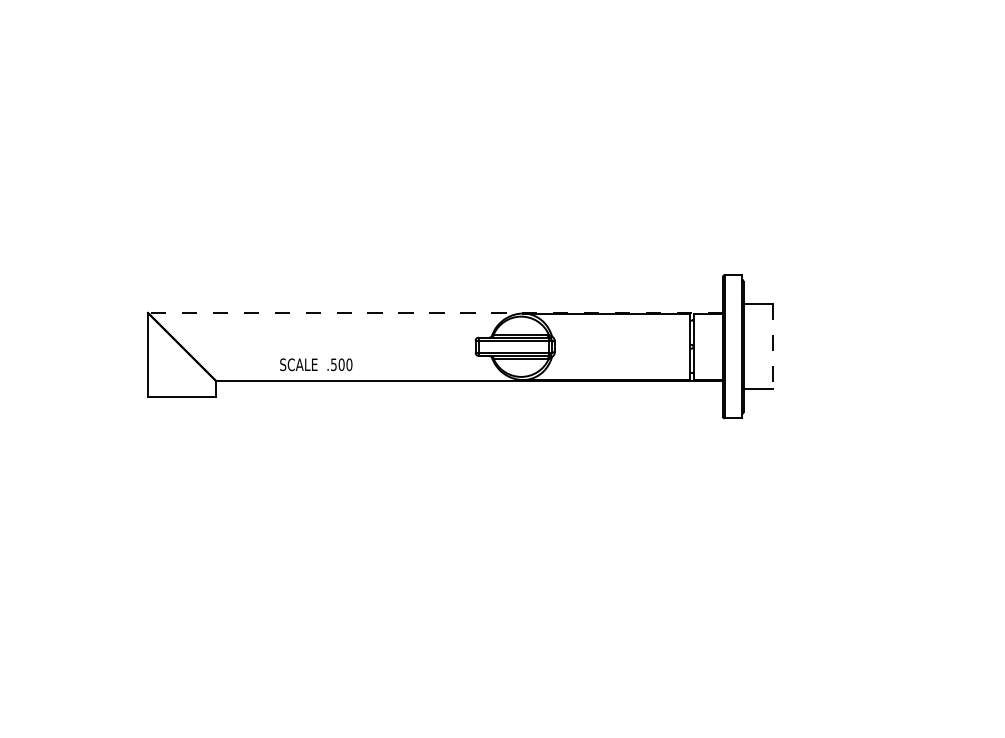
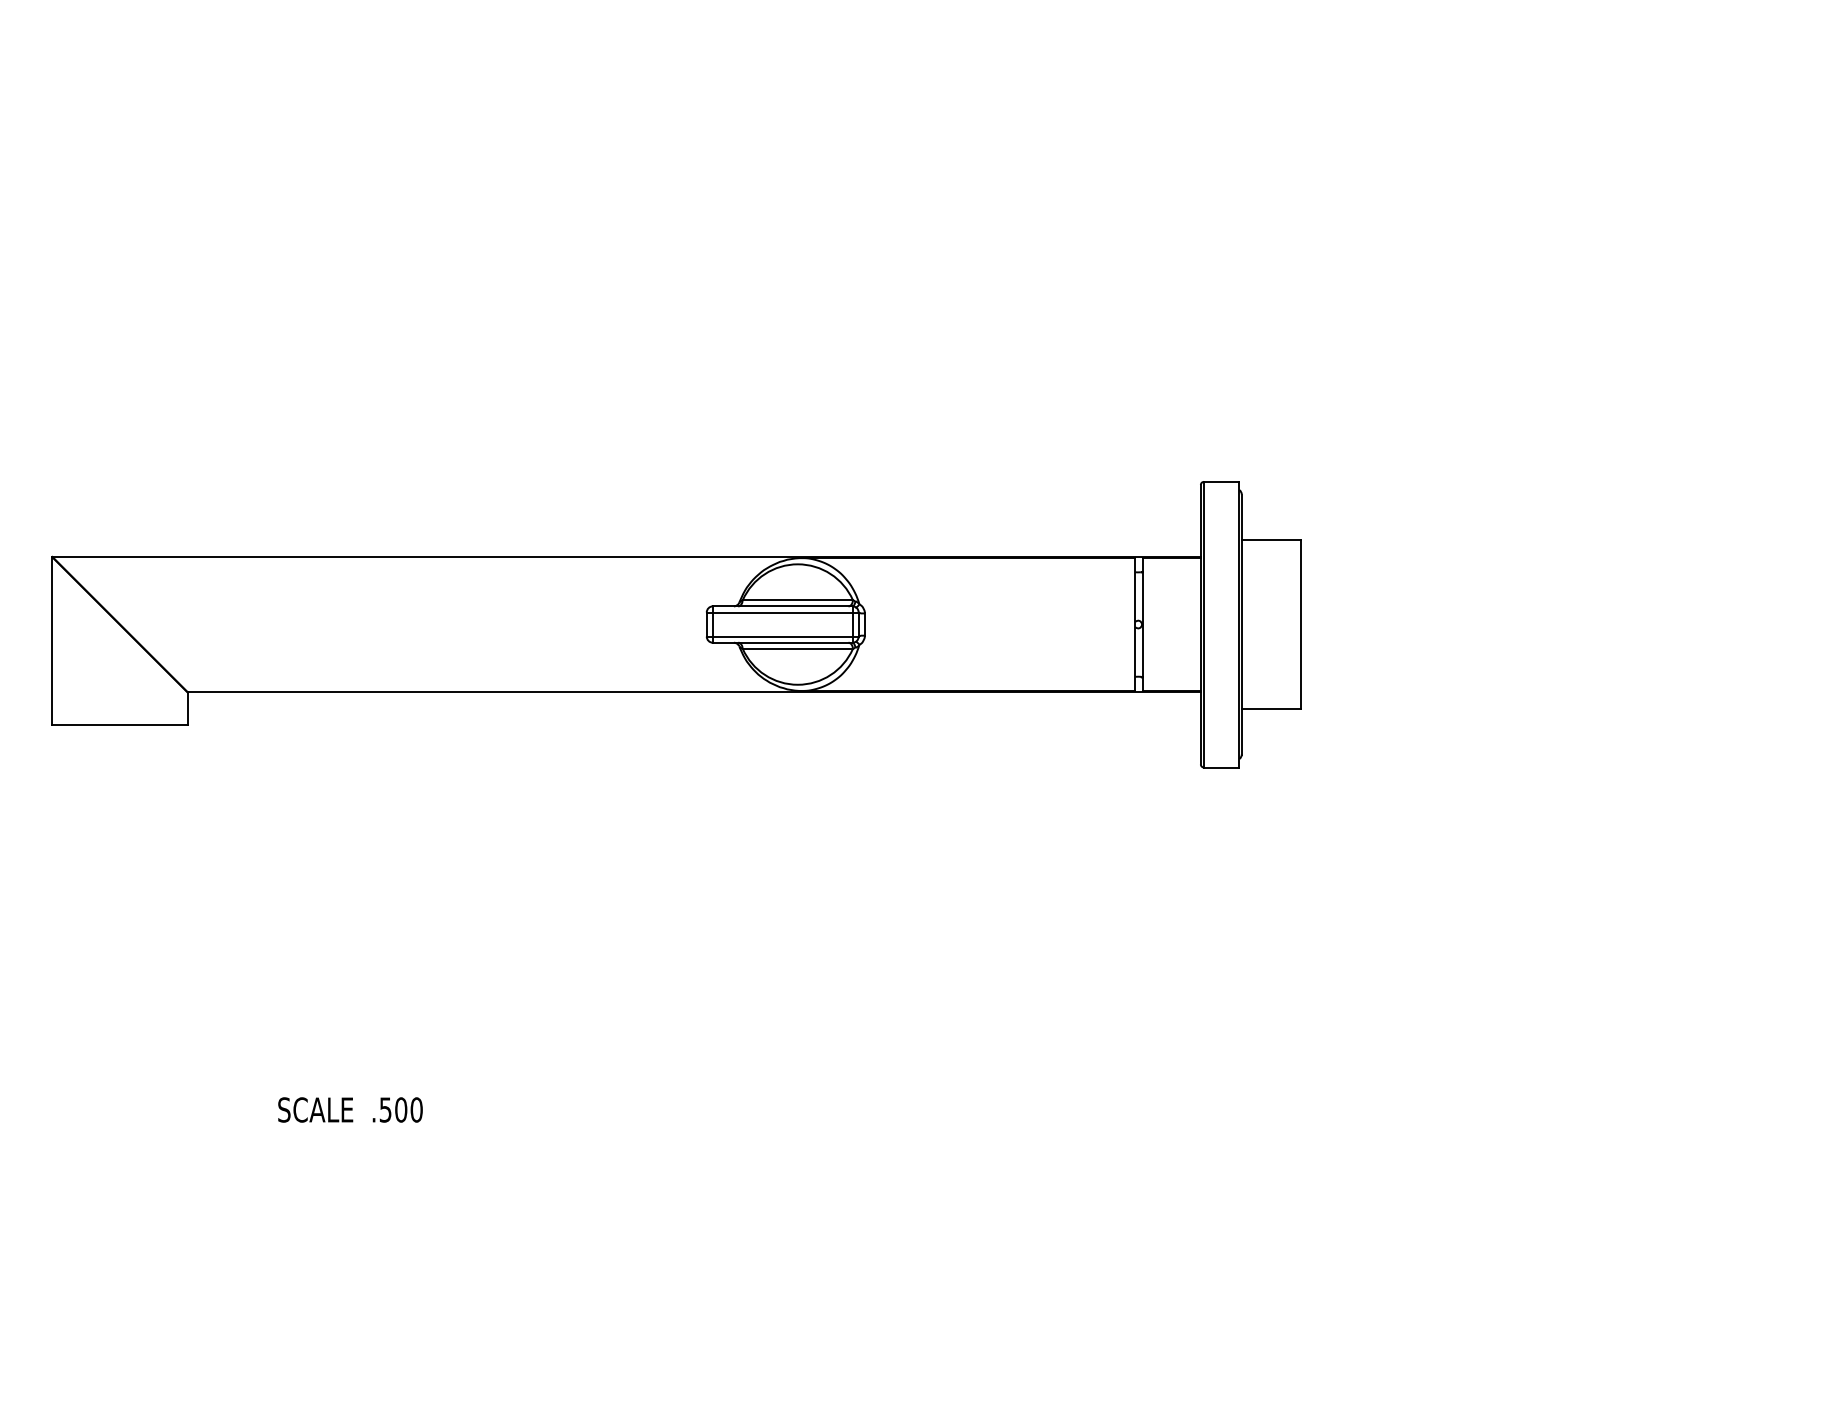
line: (435, 312) -> (626, 556), dashed -> solid
line: (773, 346) -> (1301, 623), dashed -> solid
text: (316, 364) -> (350, 1109), moved

